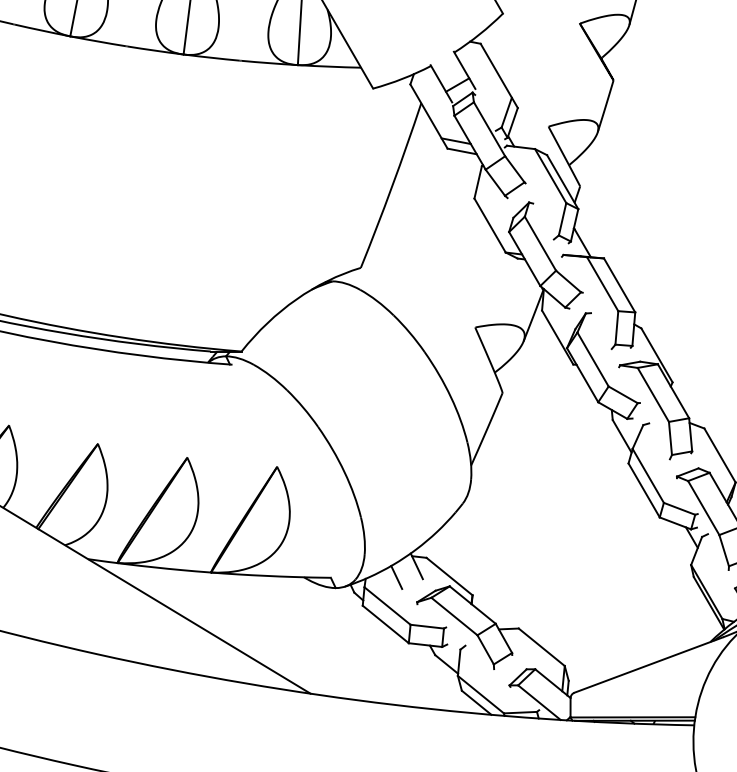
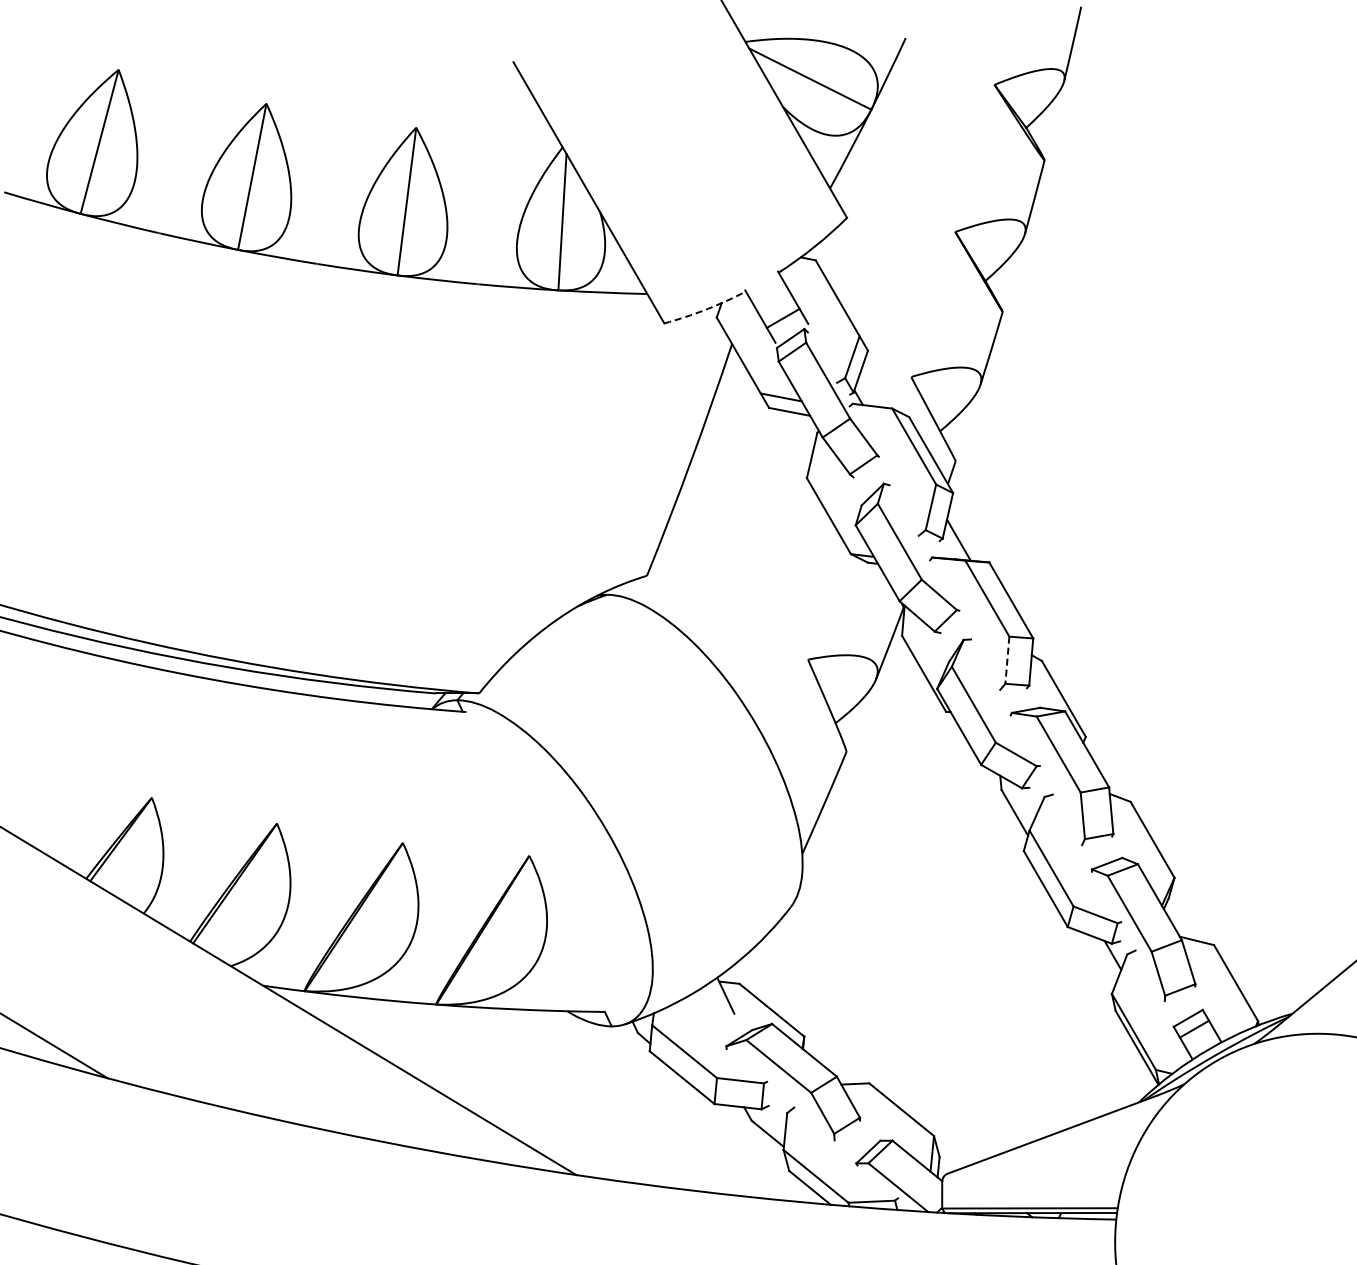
arc: (402, 78) -> (705, 309), solid -> dashed
line: (616, 328) -> (1007, 660), solid -> dashed
line: (396, 577) -> (697, 1011), removed

